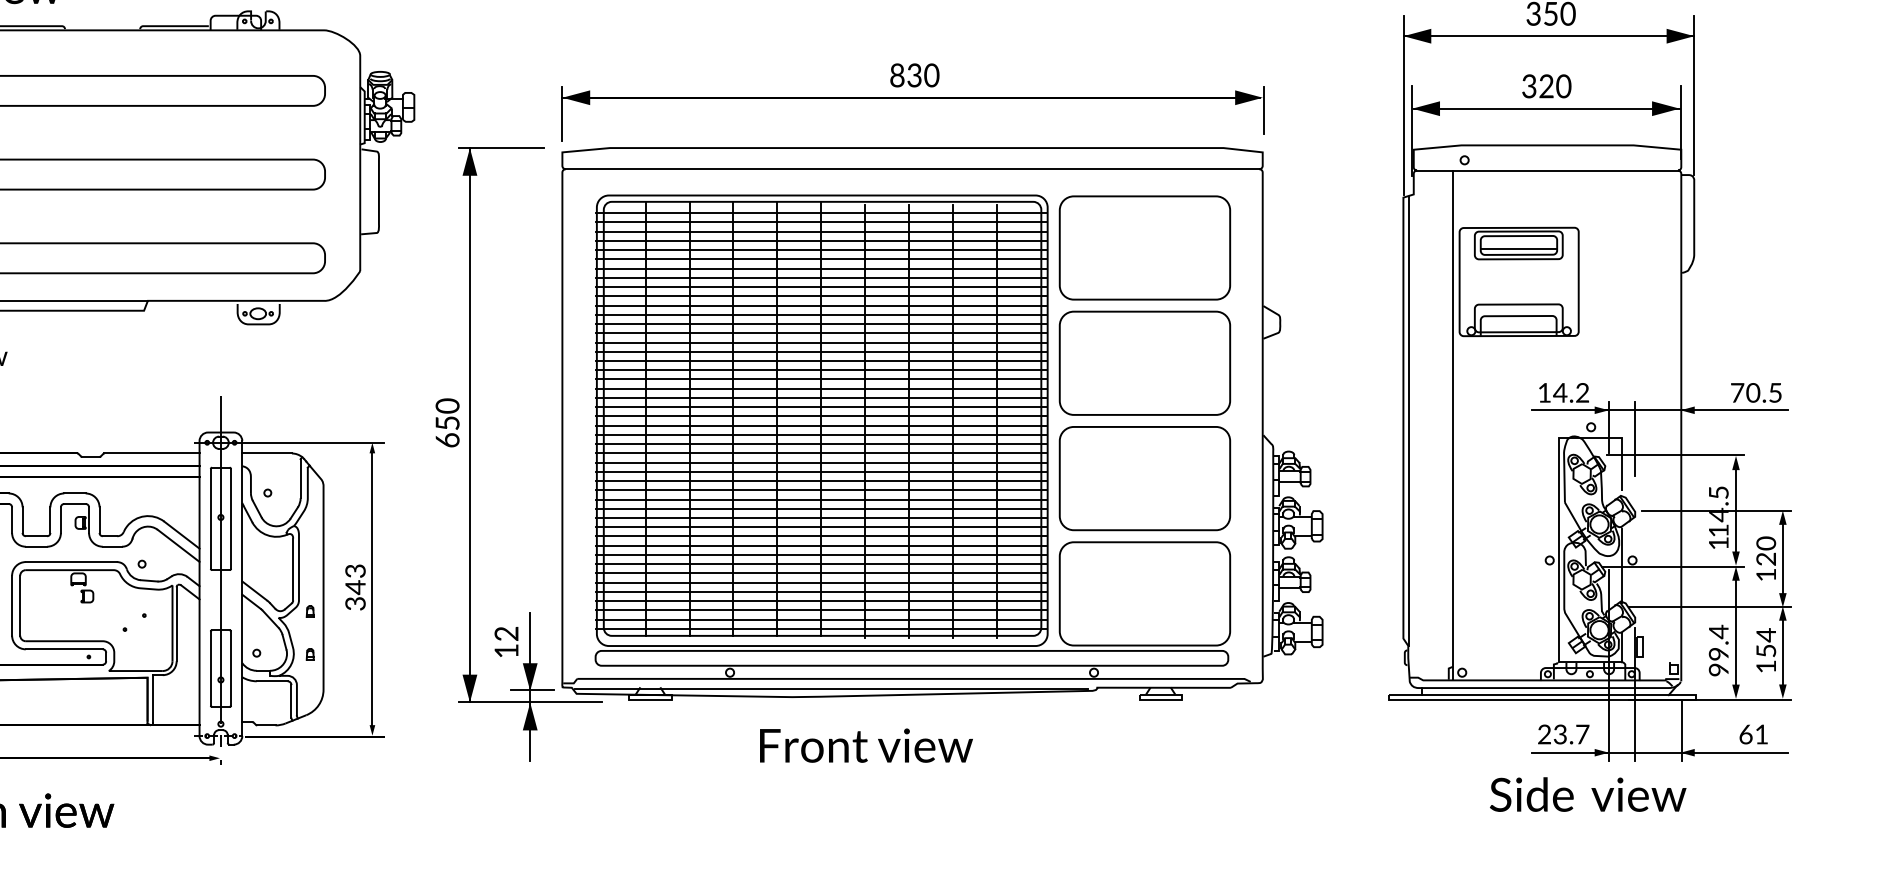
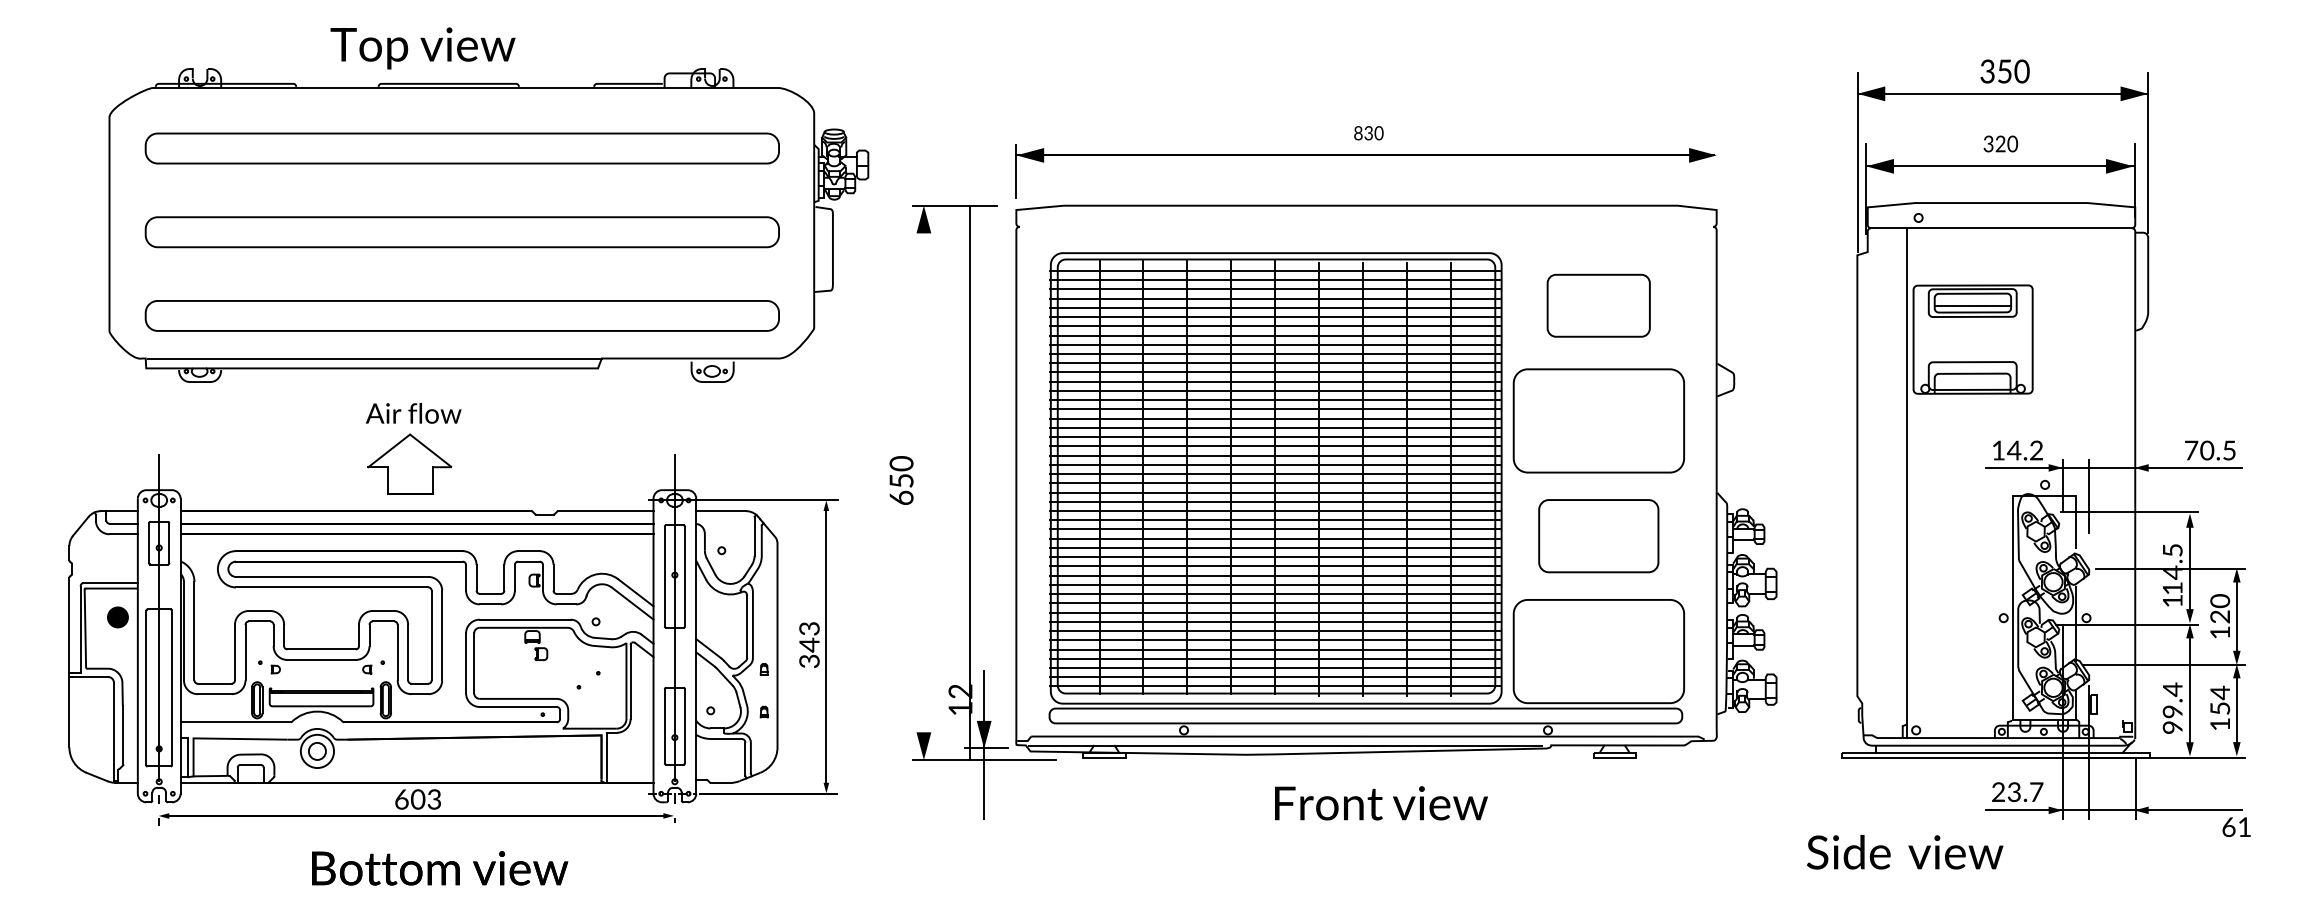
part: (914, 75) -> (1368, 133), size x0.6
part: (1546, 85) -> (2000, 143), size x0.7
line: (1263, 109) -> (1717, 167), removed
line: (912, 168) -> (1366, 226), removed
part: (1144, 247) -> (1598, 305), size x0.6
line: (1409, 420) -> (1863, 478), removed
line: (469, 424) -> (969, 482), moved
part: (1144, 477) -> (1598, 535), size x0.7
fill: (529, 716) -> (983, 774), removed
text: (1753, 733) -> (2236, 826), moved
text: (866, 745) -> (1381, 803), moved
text: (1588, 793) -> (1905, 851), moved

